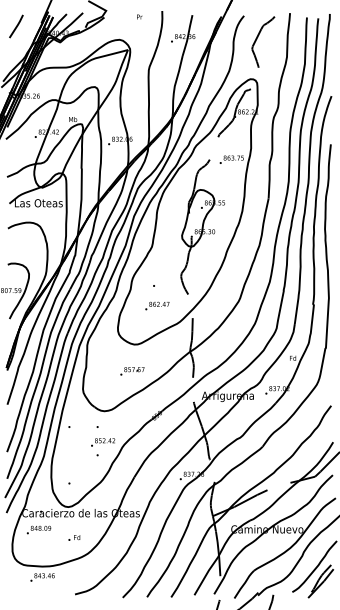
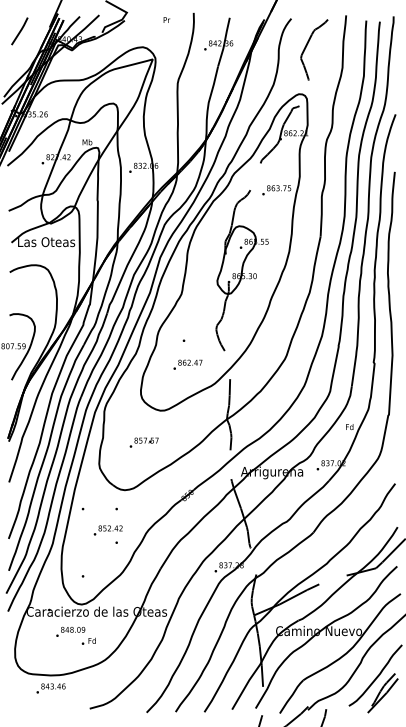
text: (131, 371) -> (143, 442), moved
text: (102, 442) -> (107, 530), moved
text: (38, 529) -> (70, 631), moved

